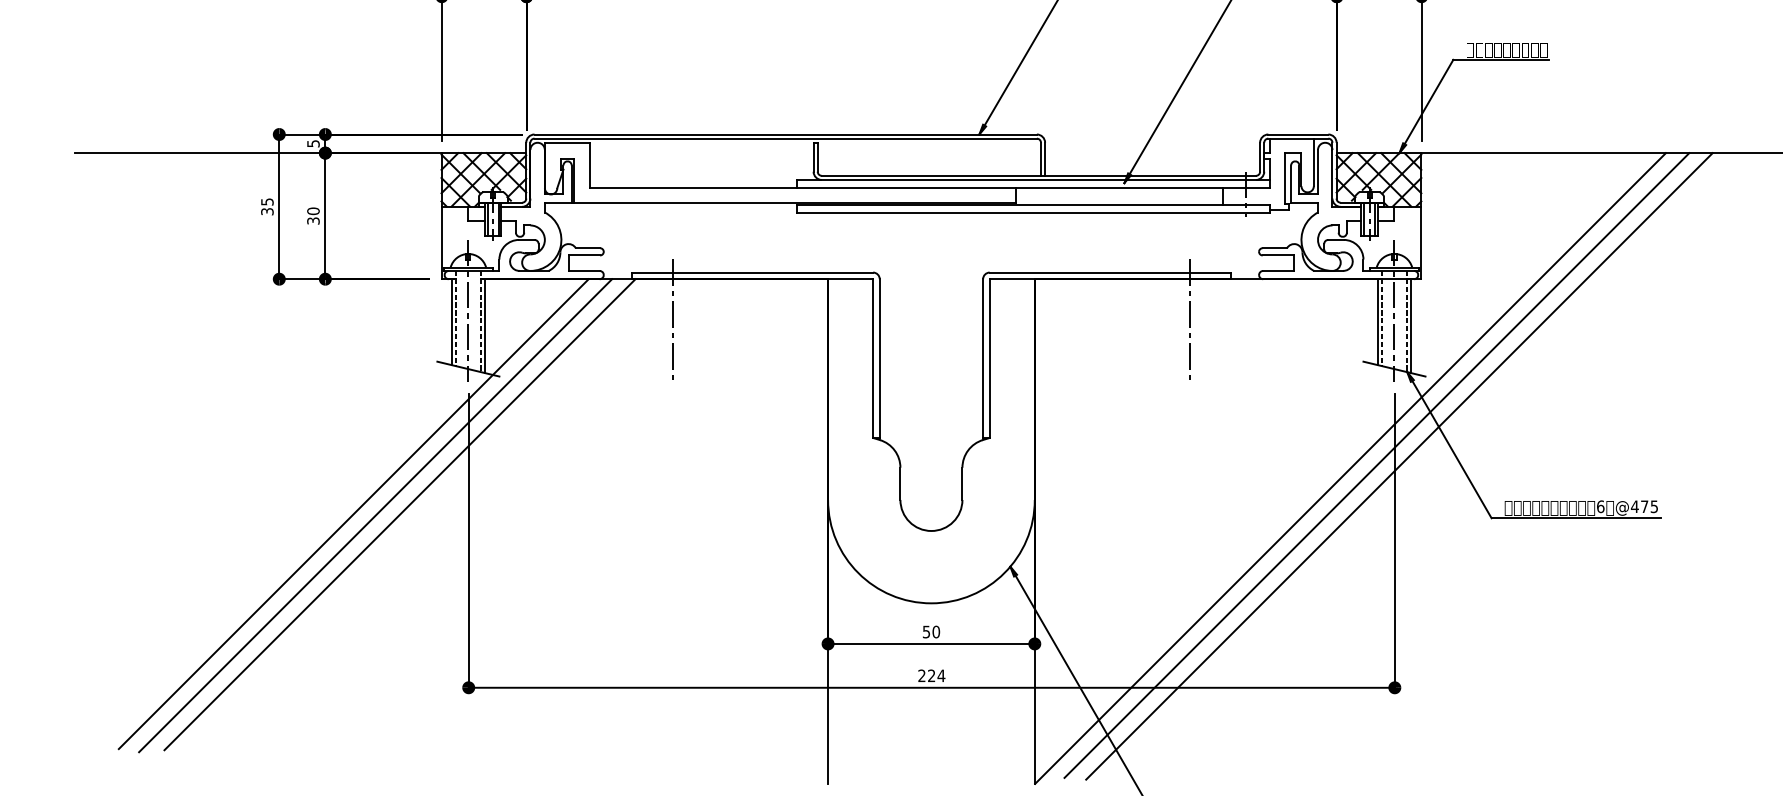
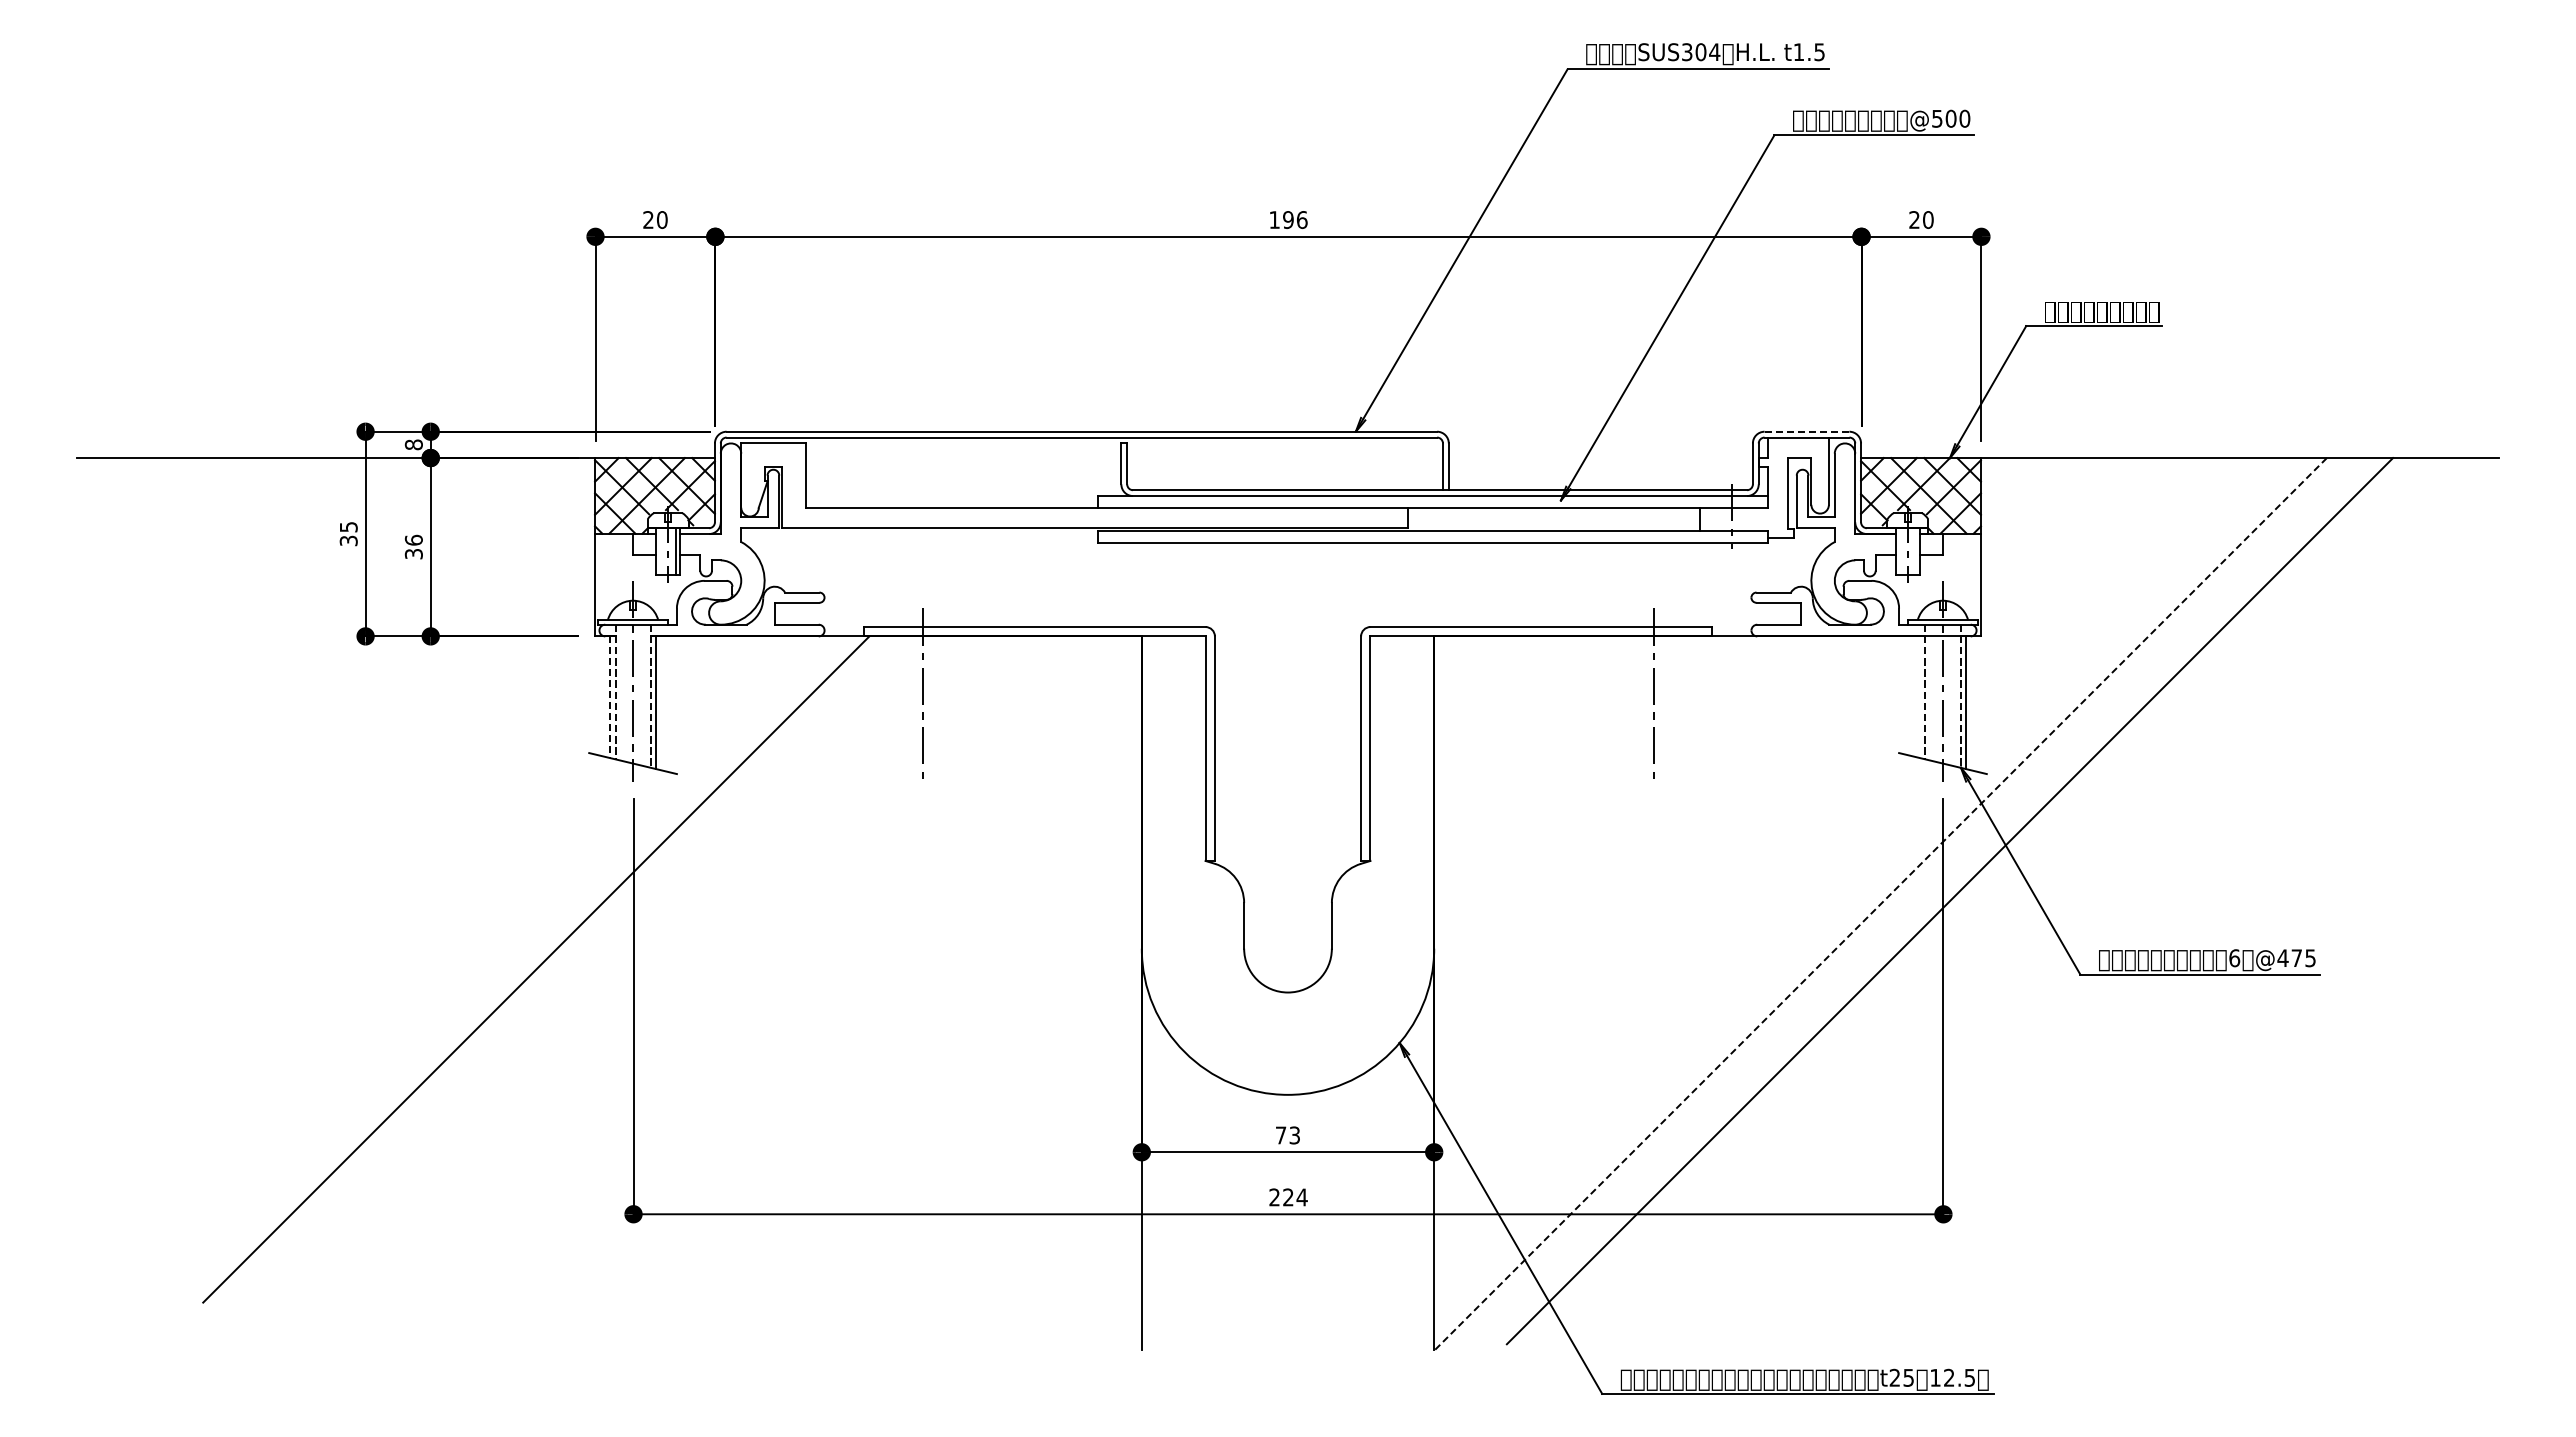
line: (1298, 134) -> (1806, 431), solid -> dashed
text: (313, 143) -> (413, 444), 5 -> 8
text: (313, 210) -> (413, 539), 30 -> 36
line: (487, 219) -> (660, 551), removed
line: (1364, 219) -> (1900, 551), removed
line: (1375, 219) -> (1915, 551), removed
line: (1377, 321) -> (1919, 696), removed
line: (451, 322) -> (609, 697), solid -> dashed
line: (1377, 465) -> (1918, 899), removed
line: (1350, 468) -> (1880, 904), solid -> dashed
line: (353, 514) -> (470, 968), removed
line: (375, 515) -> (501, 970), removed
text: (931, 632) -> (1288, 1135), 50 -> 73

